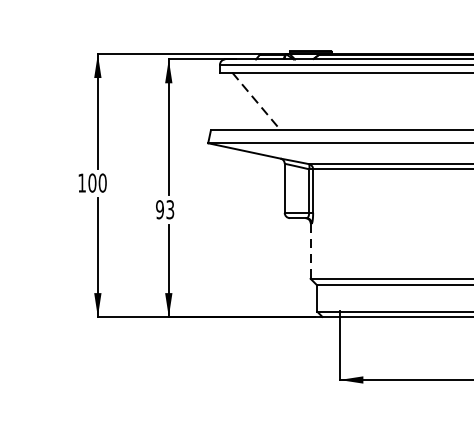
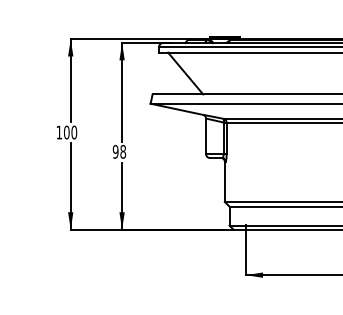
line: (256, 101) -> (185, 73), dashed -> solid
text: (170, 209) -> (123, 151), 93 -> 98
line: (310, 252) -> (224, 182), dashed -> solid

